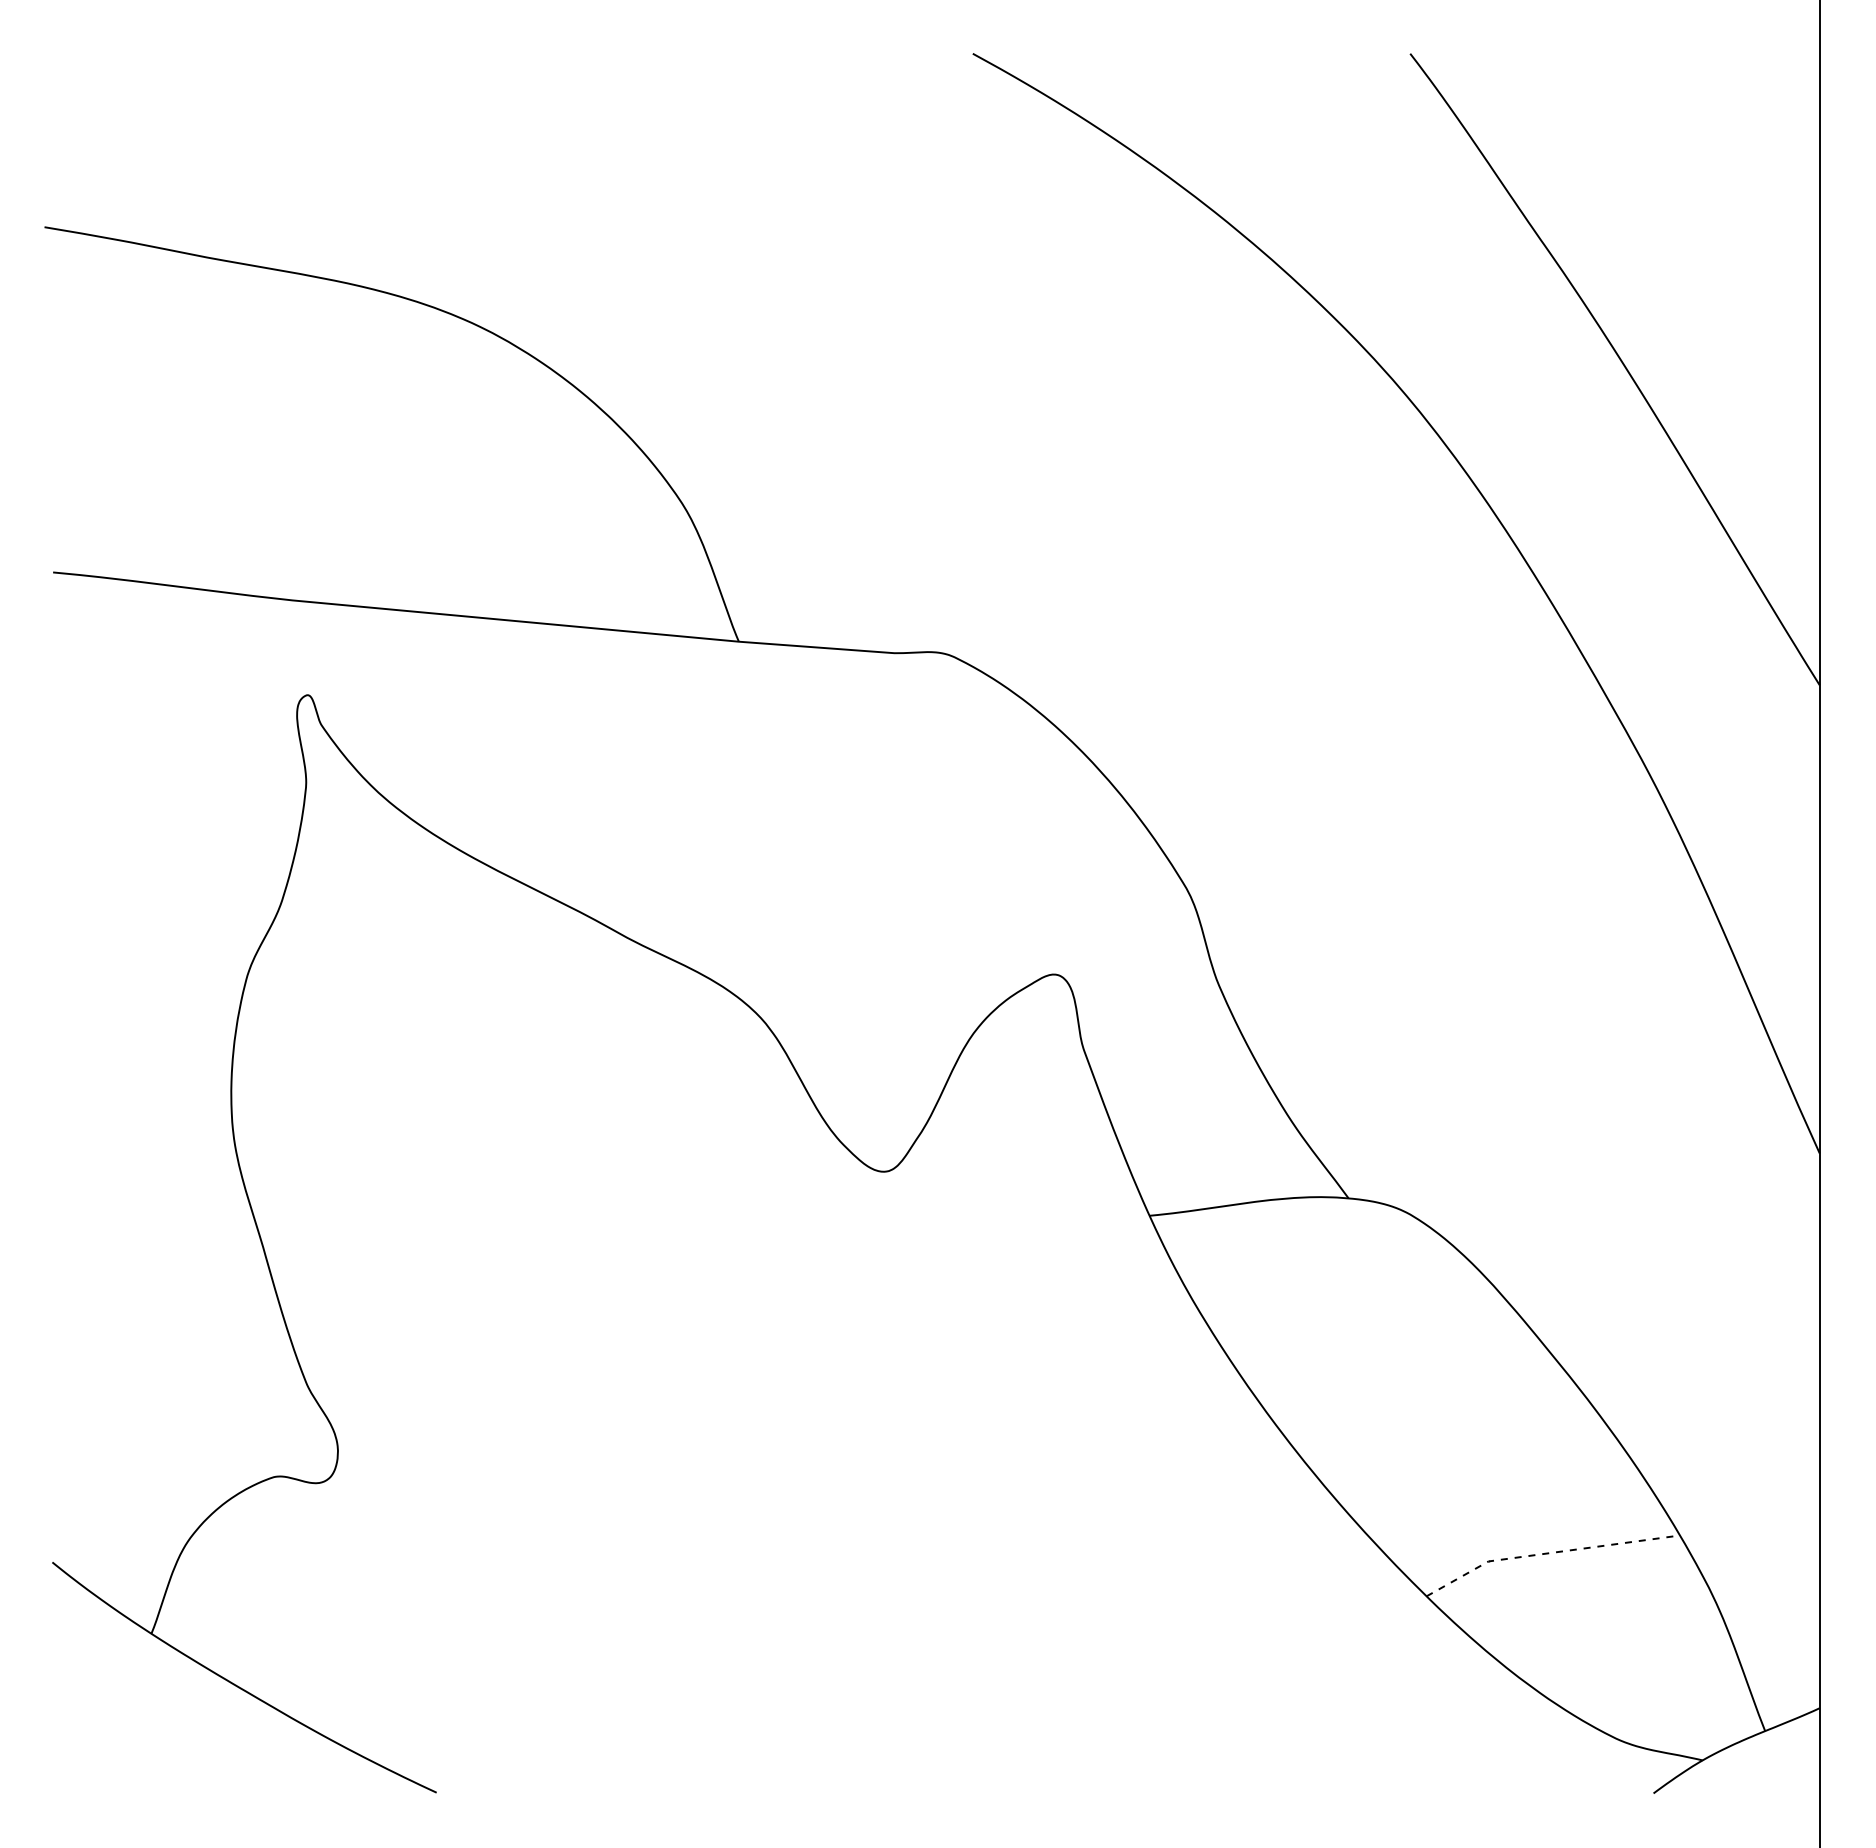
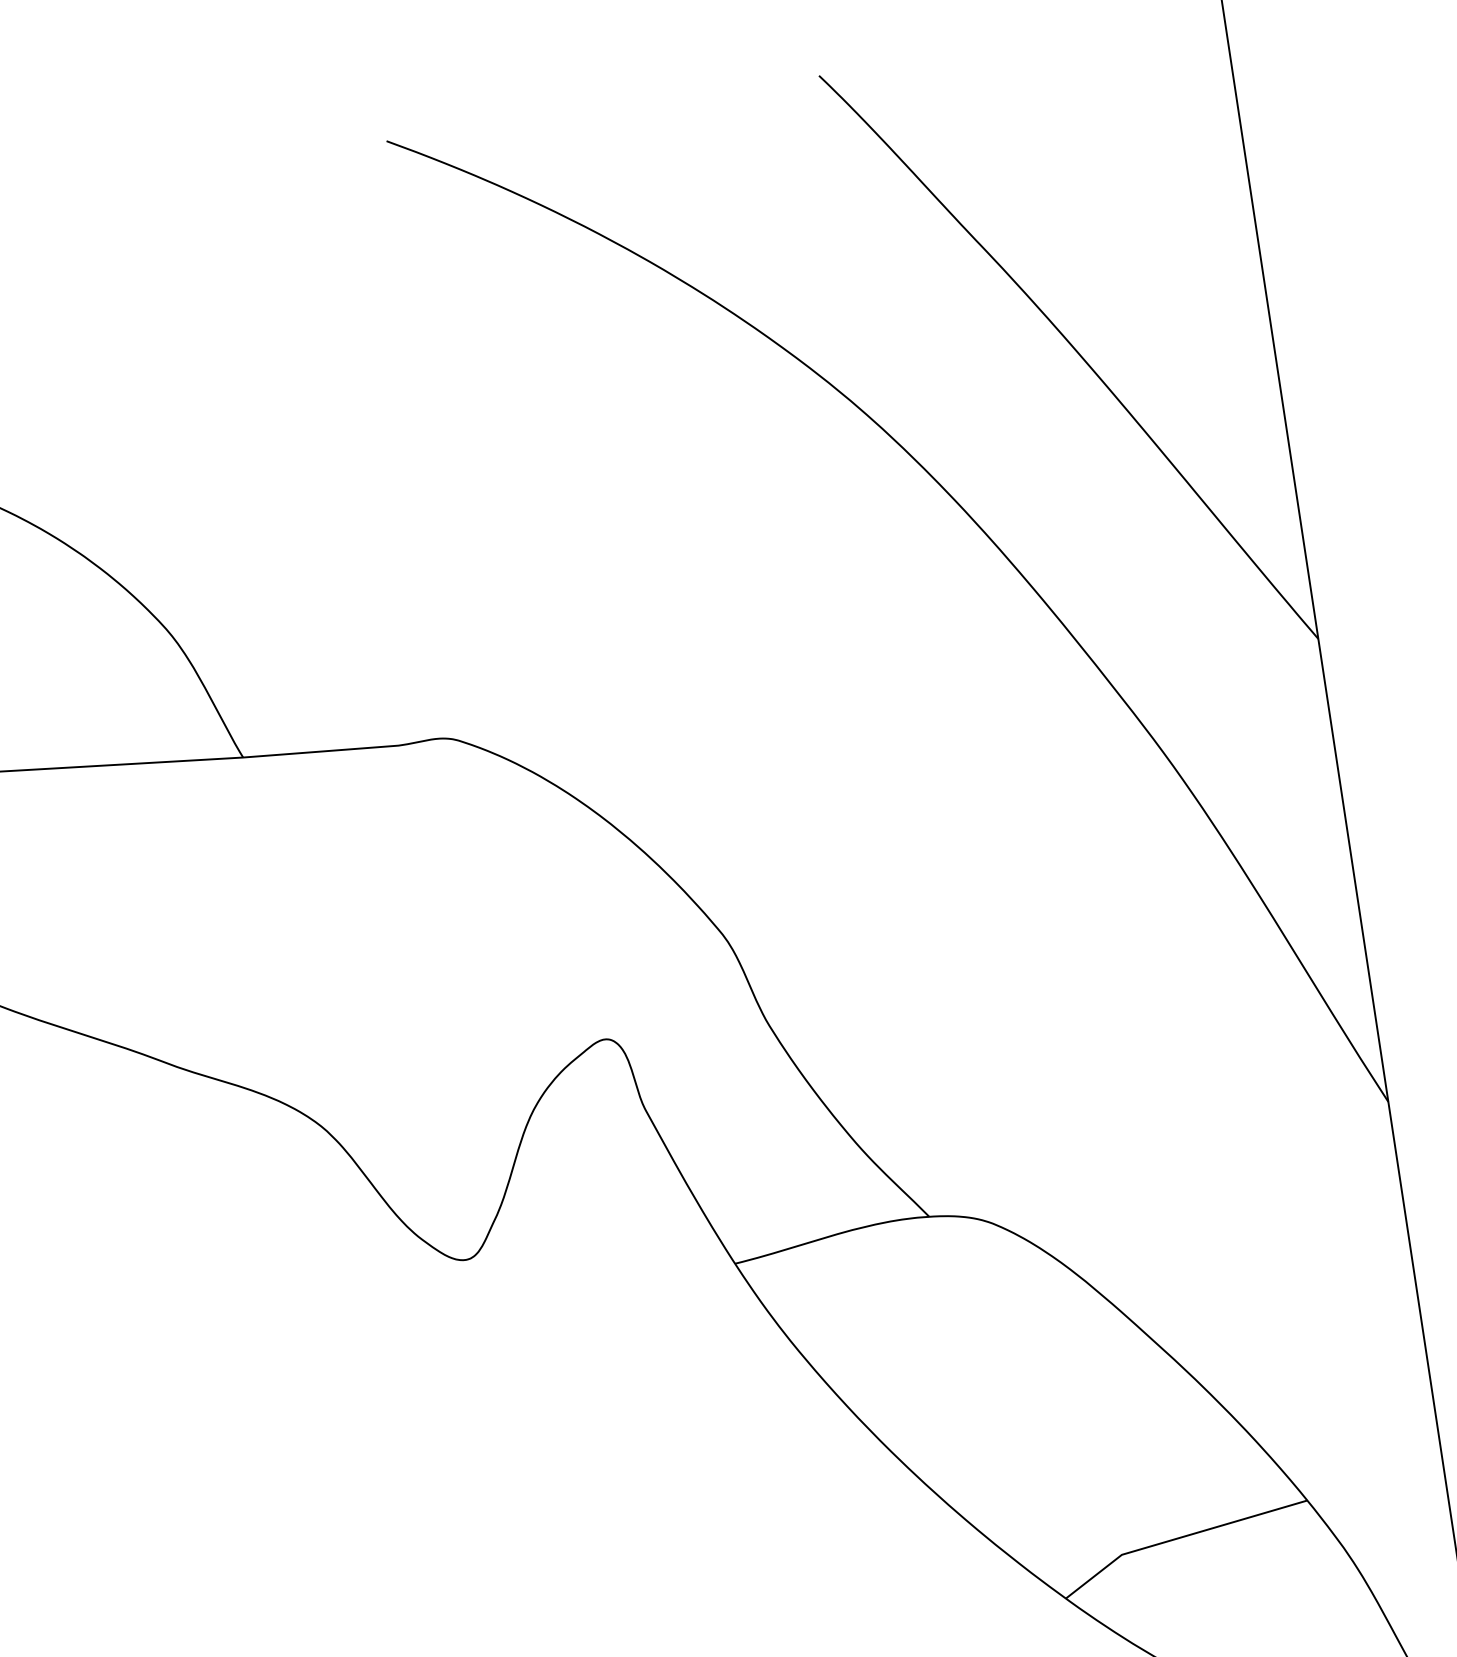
line: (1547, 1553) -> (1179, 1538), dashed -> solid

